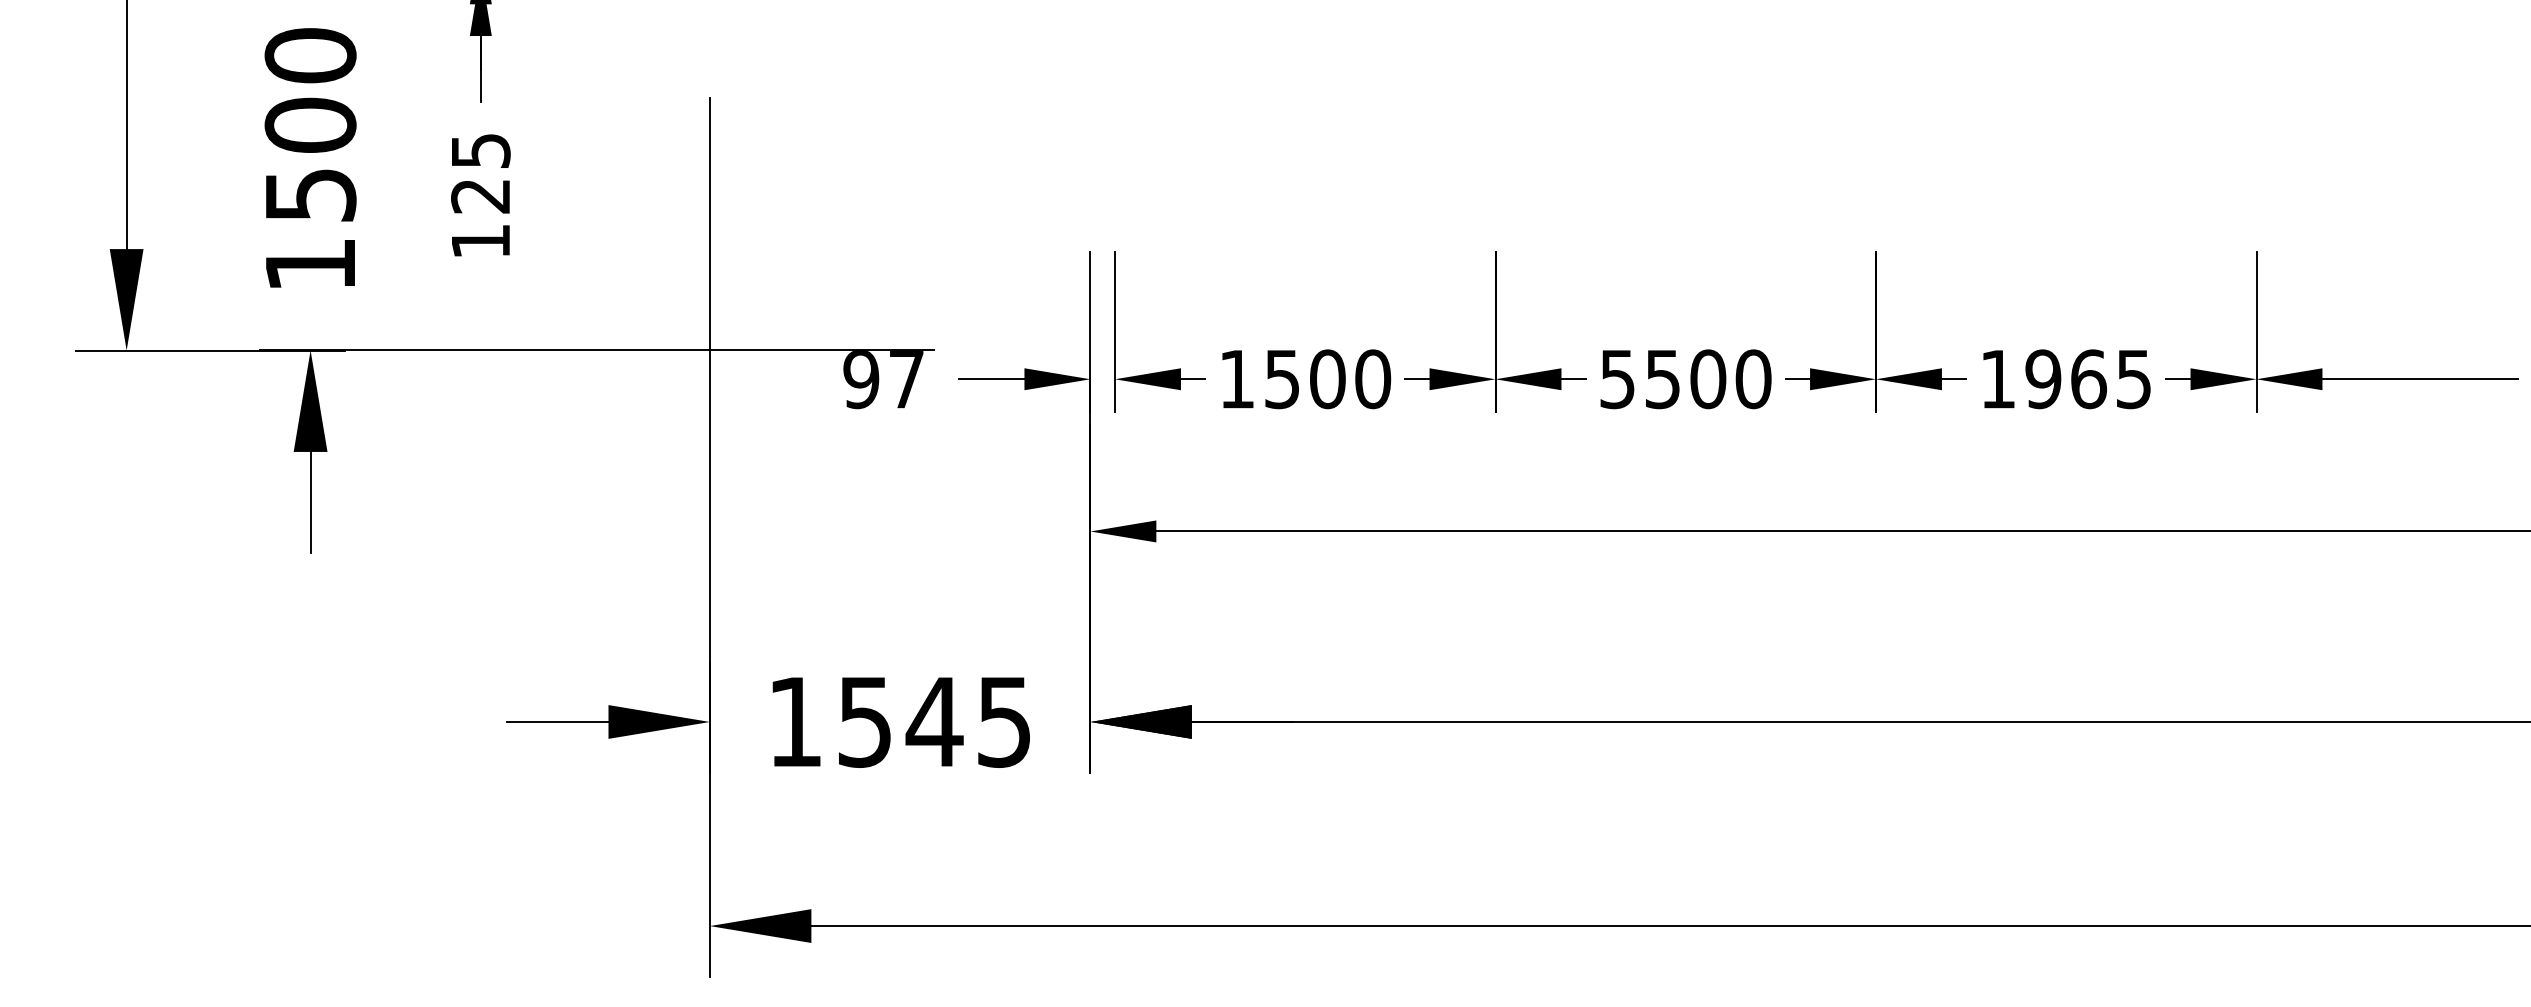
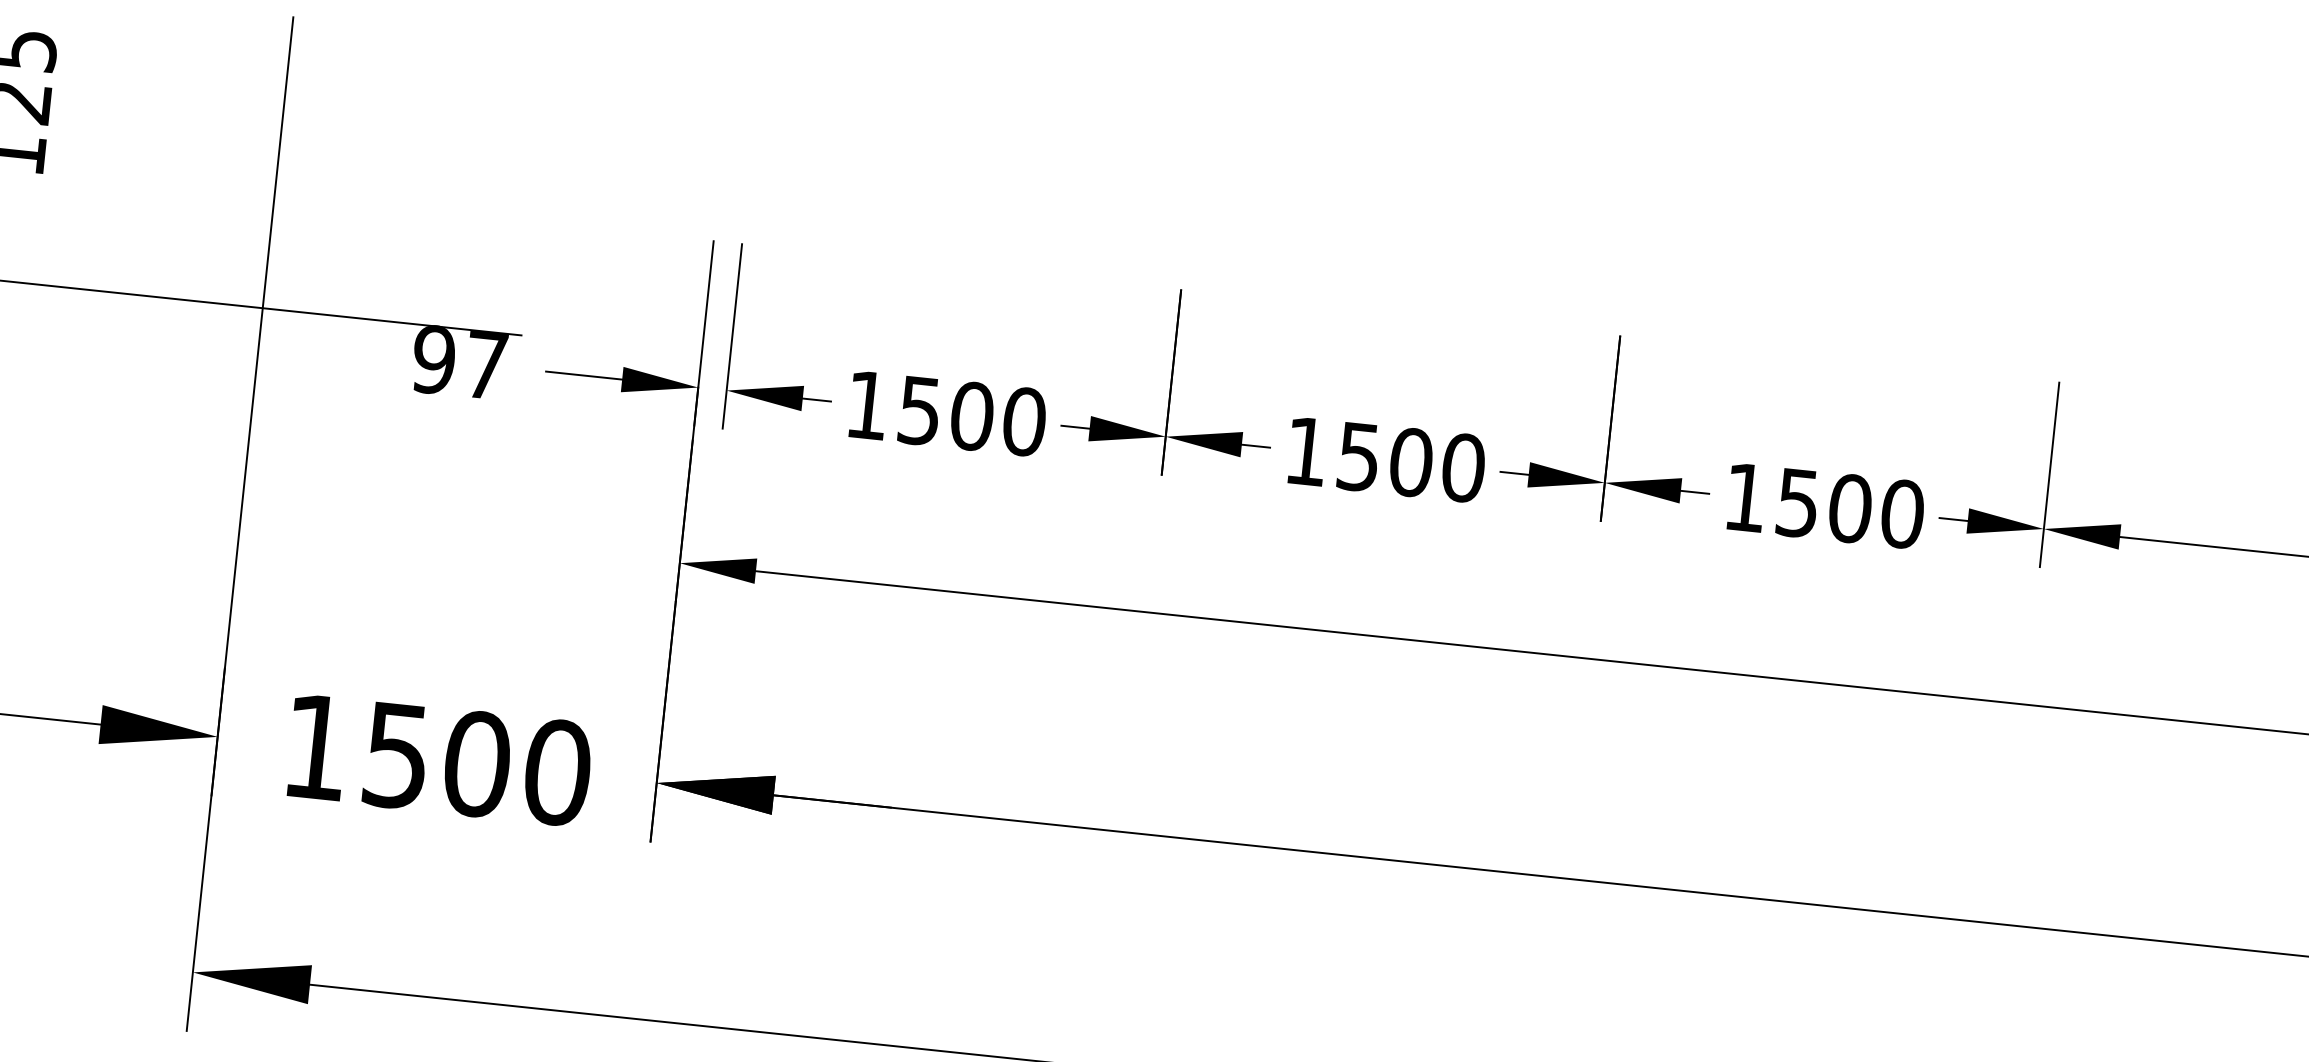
text: (1617, 379) -> (1306, 451), 5500 -> 1500
text: (2088, 379) -> (1850, 508), 1965 -> 1500
text: (968, 721) -> (516, 767), 1545 -> 1500

